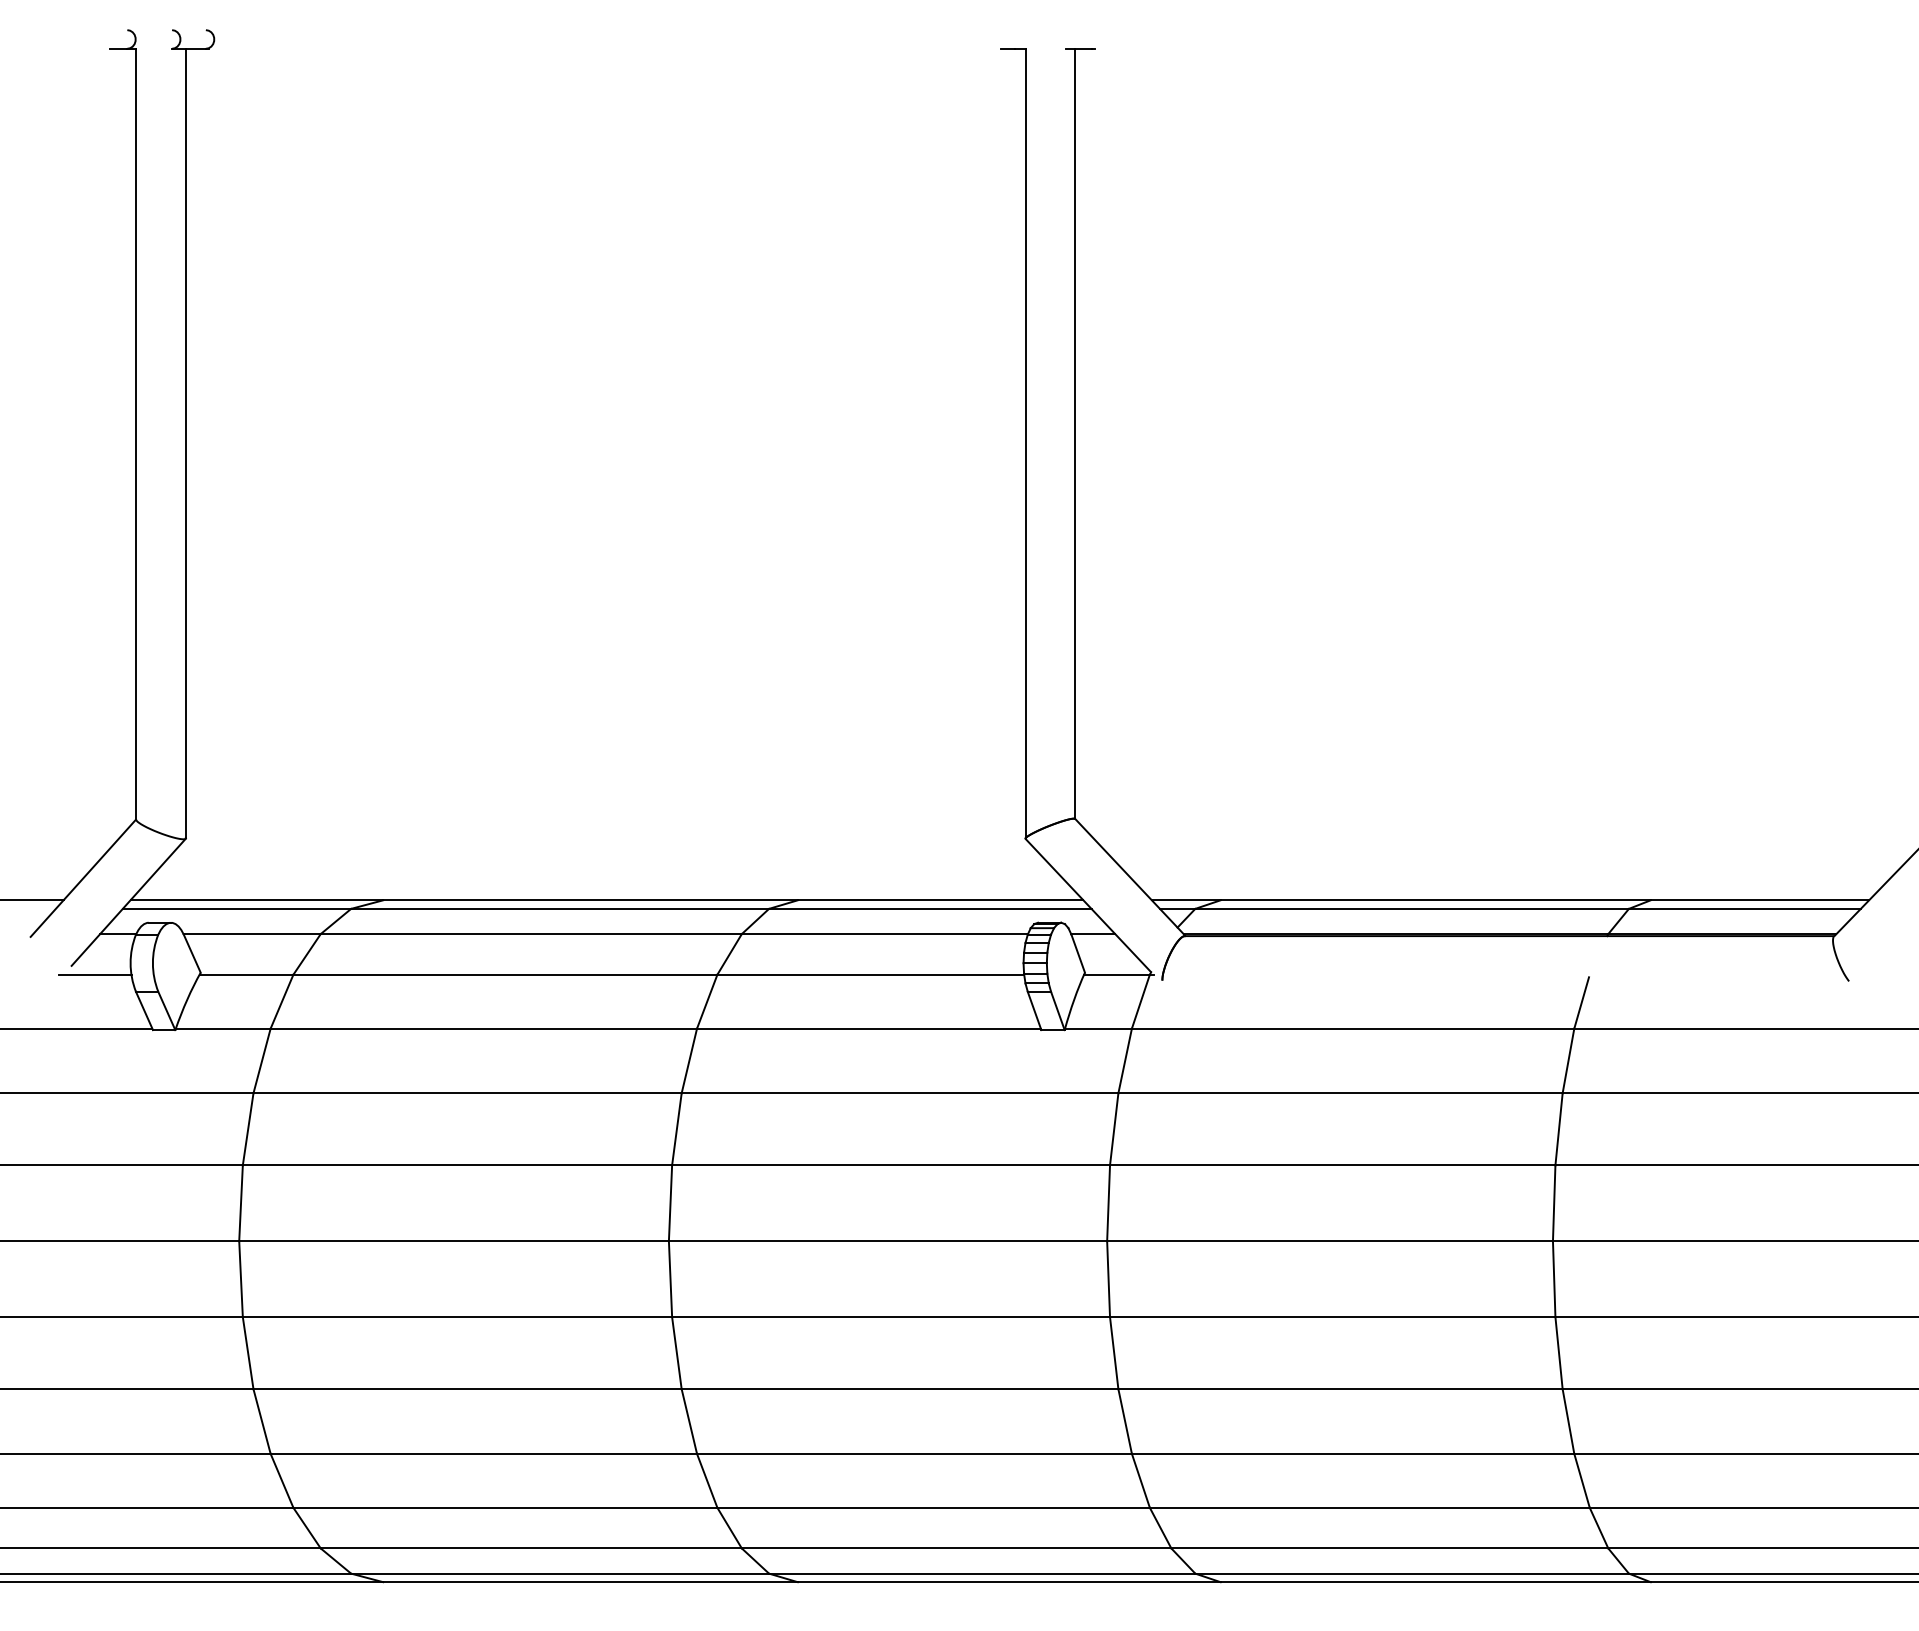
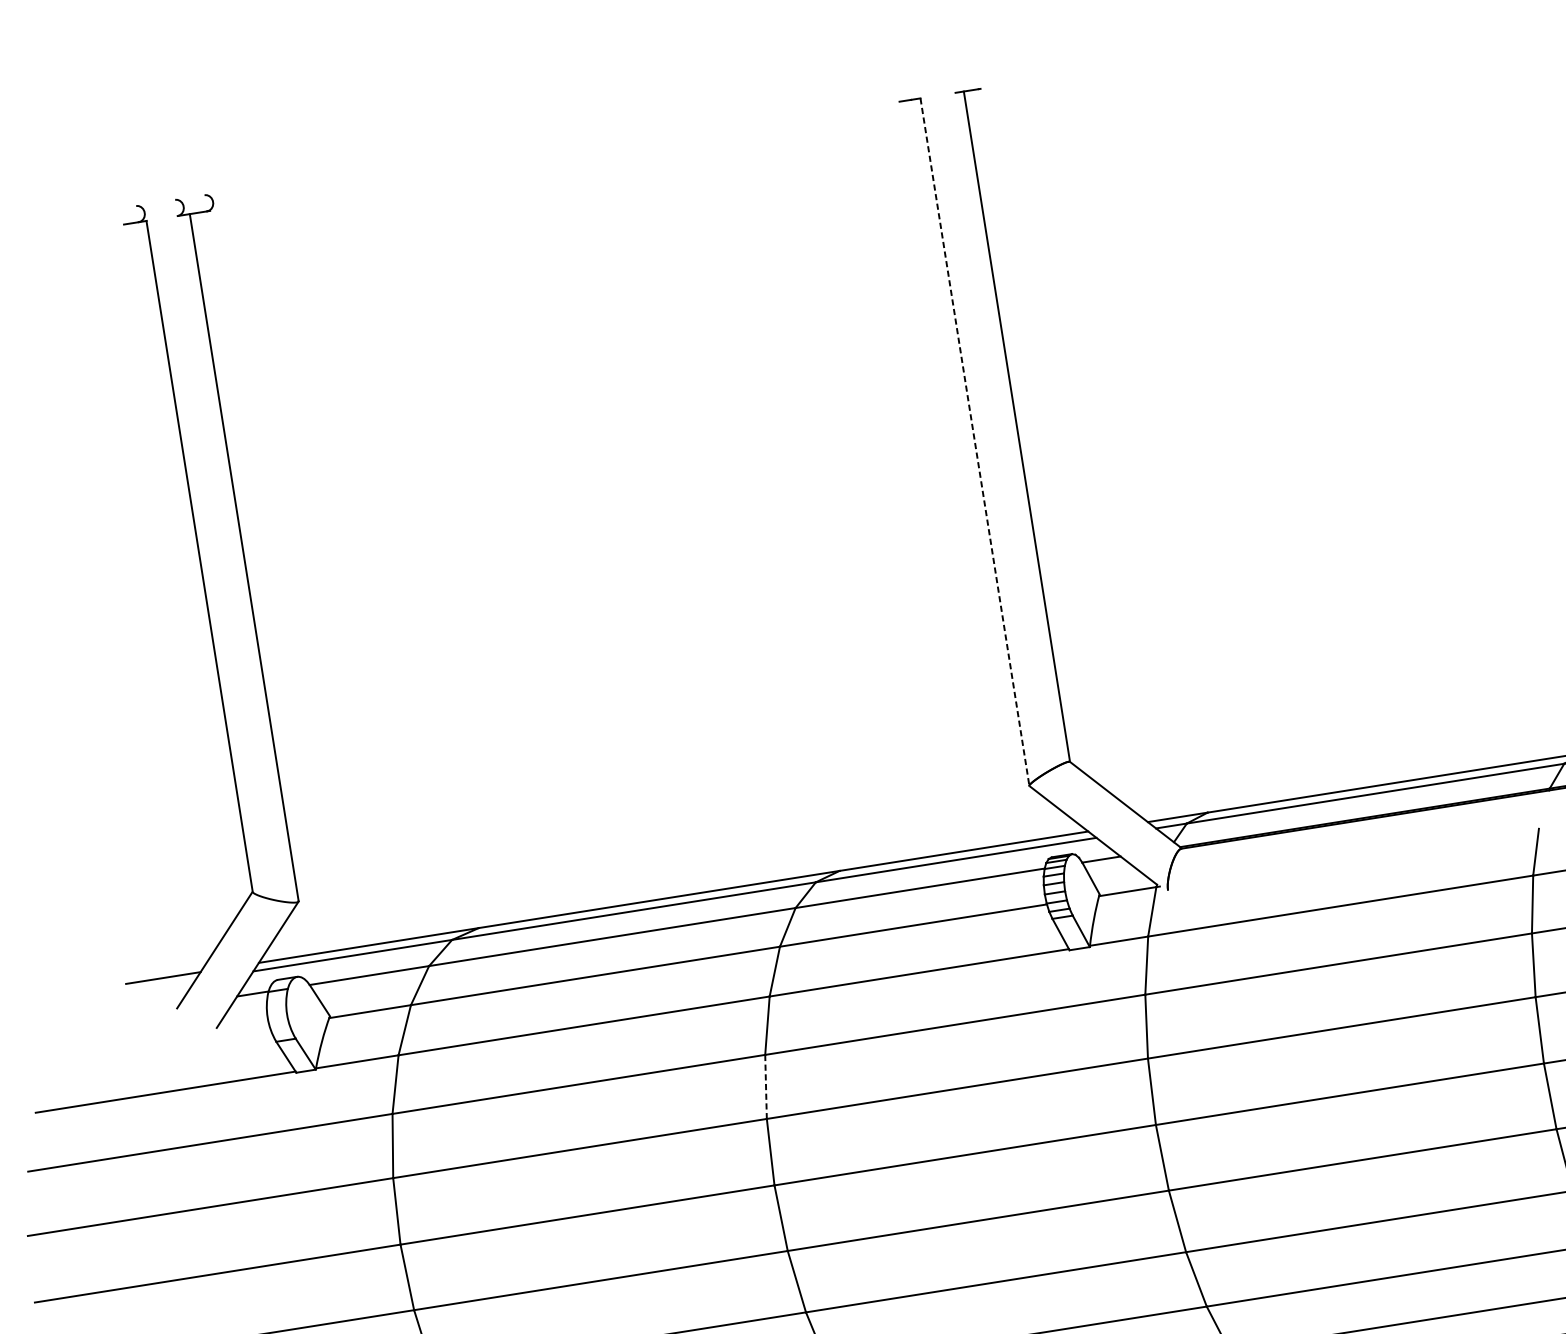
line: (1025, 443) -> (974, 441), solid -> dashed
line: (95, 974) -> (238, 1032), removed
line: (676, 1129) -> (765, 1087), solid -> dashed

